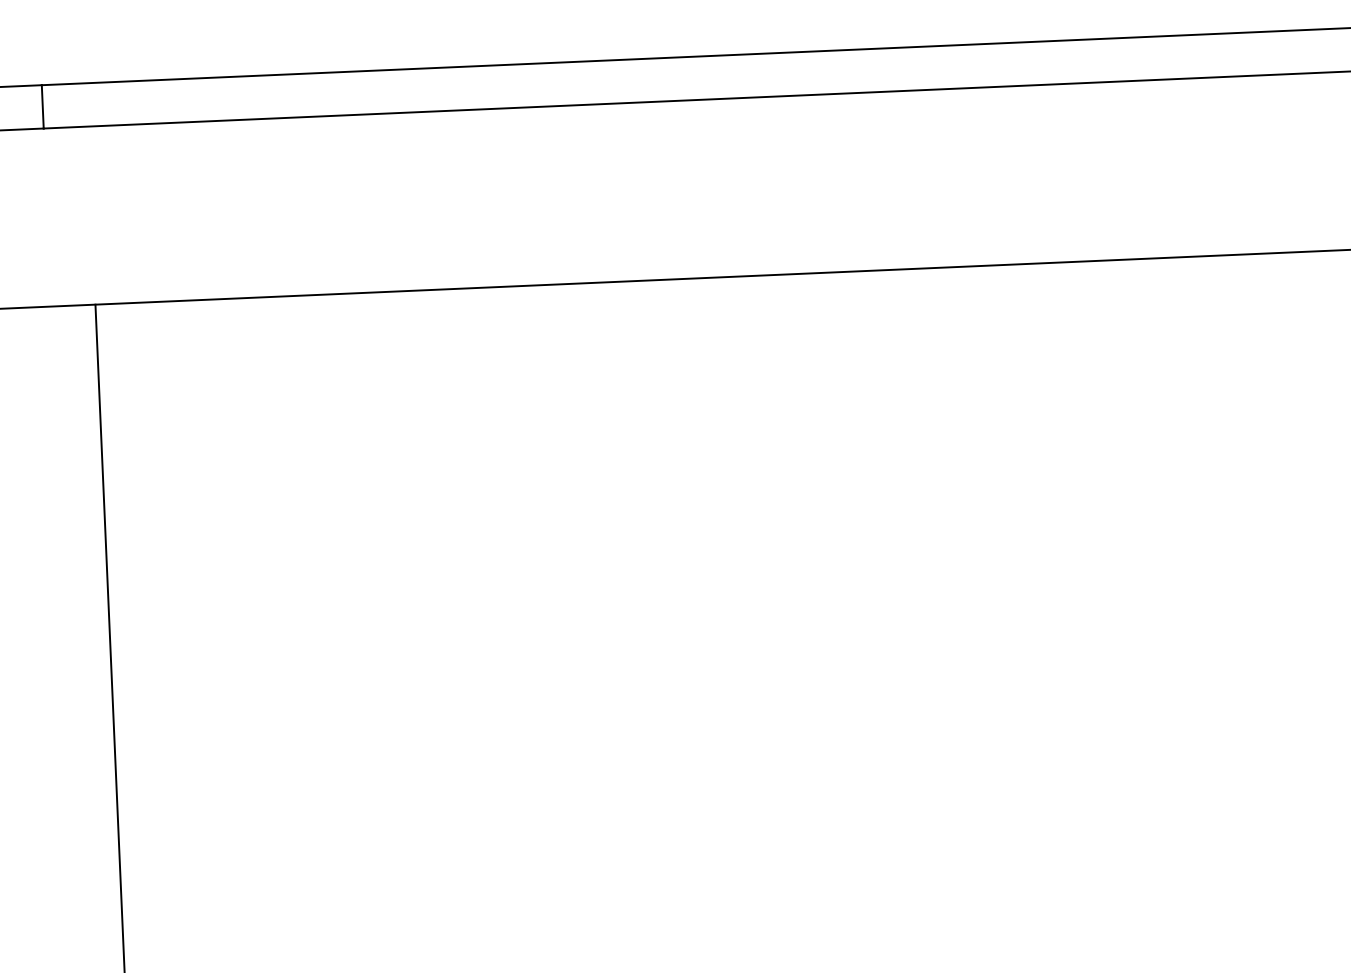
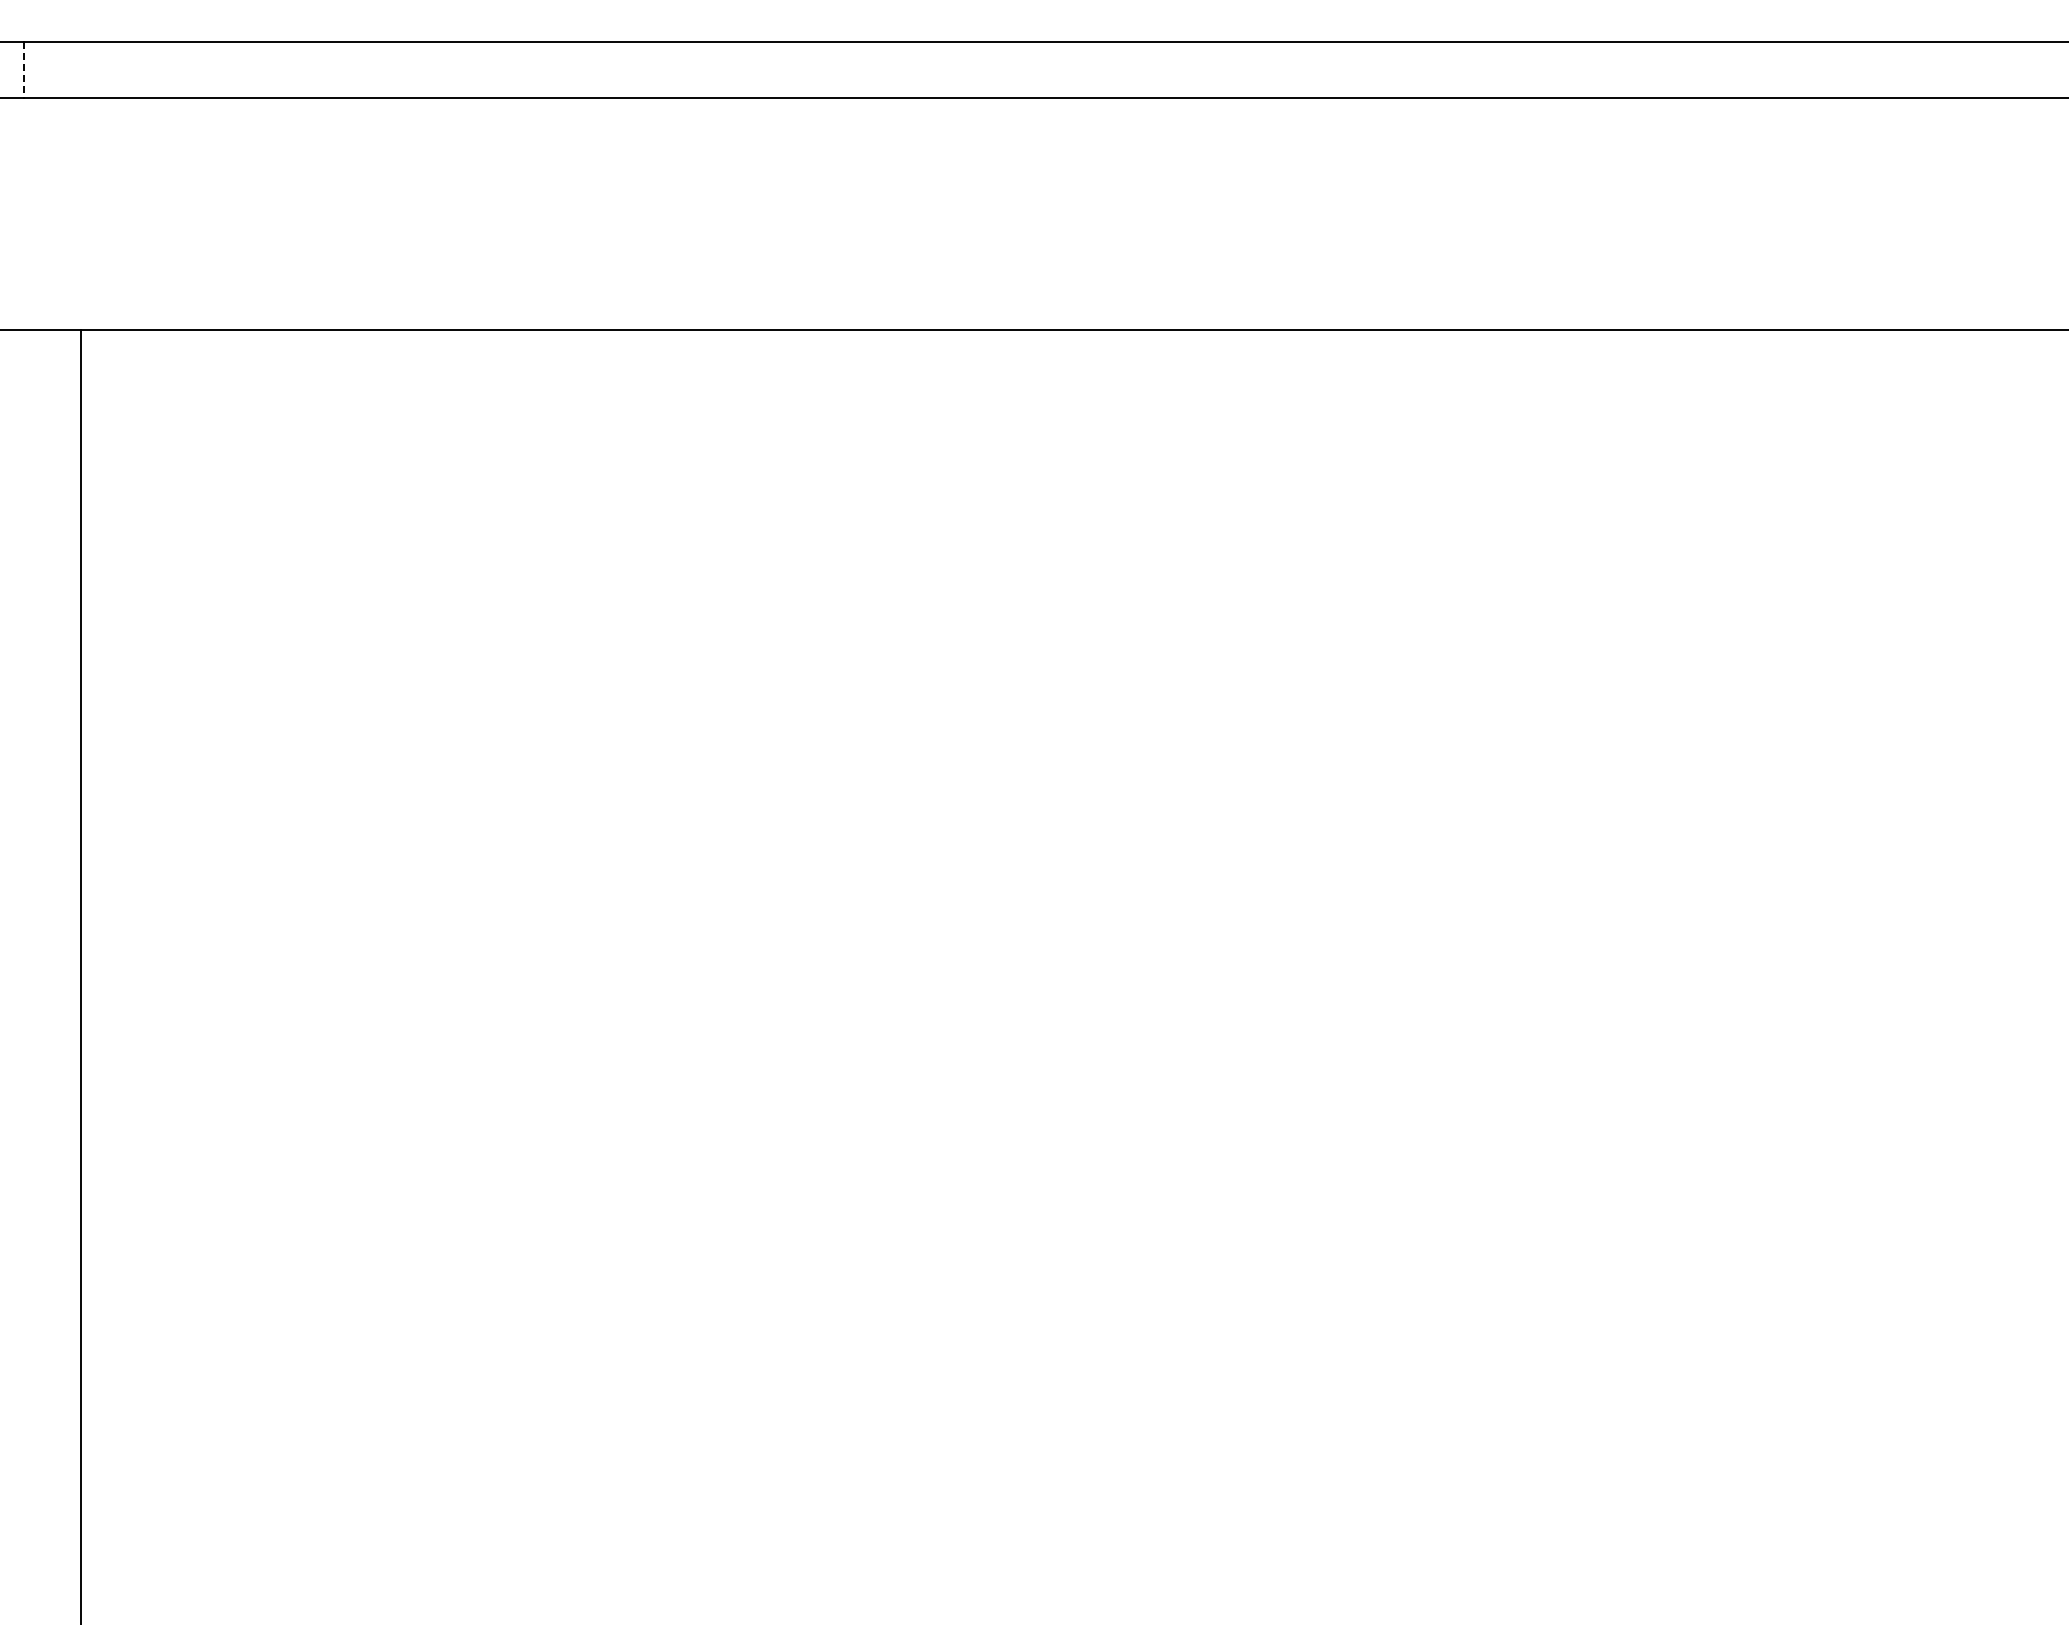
line: (43, 107) -> (24, 70), solid -> dashed

